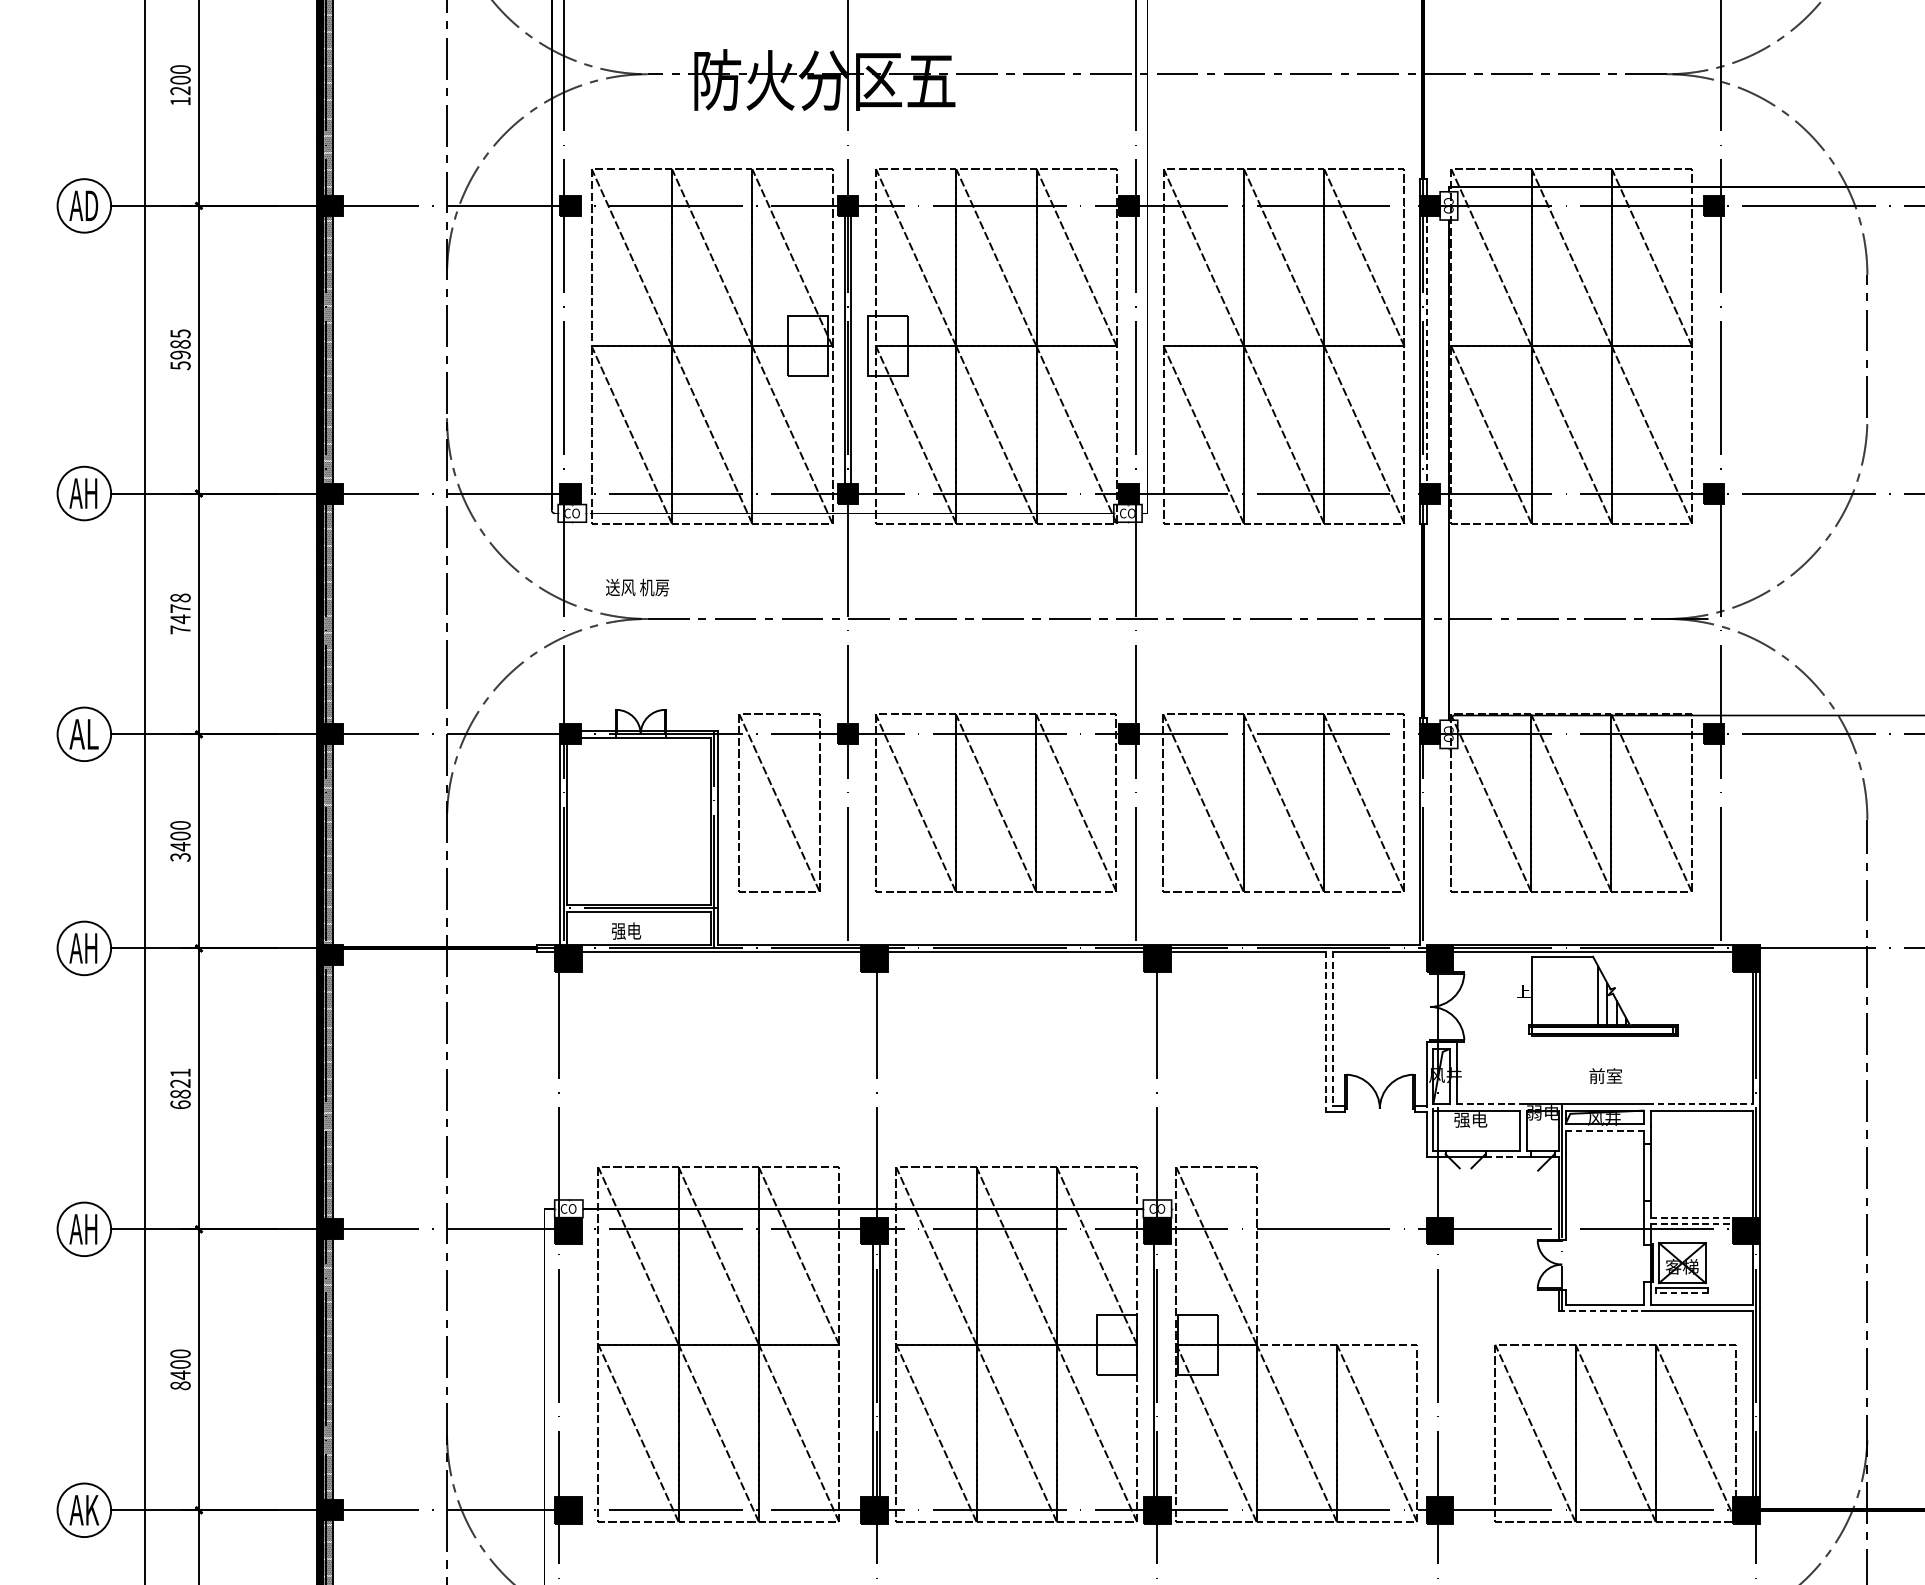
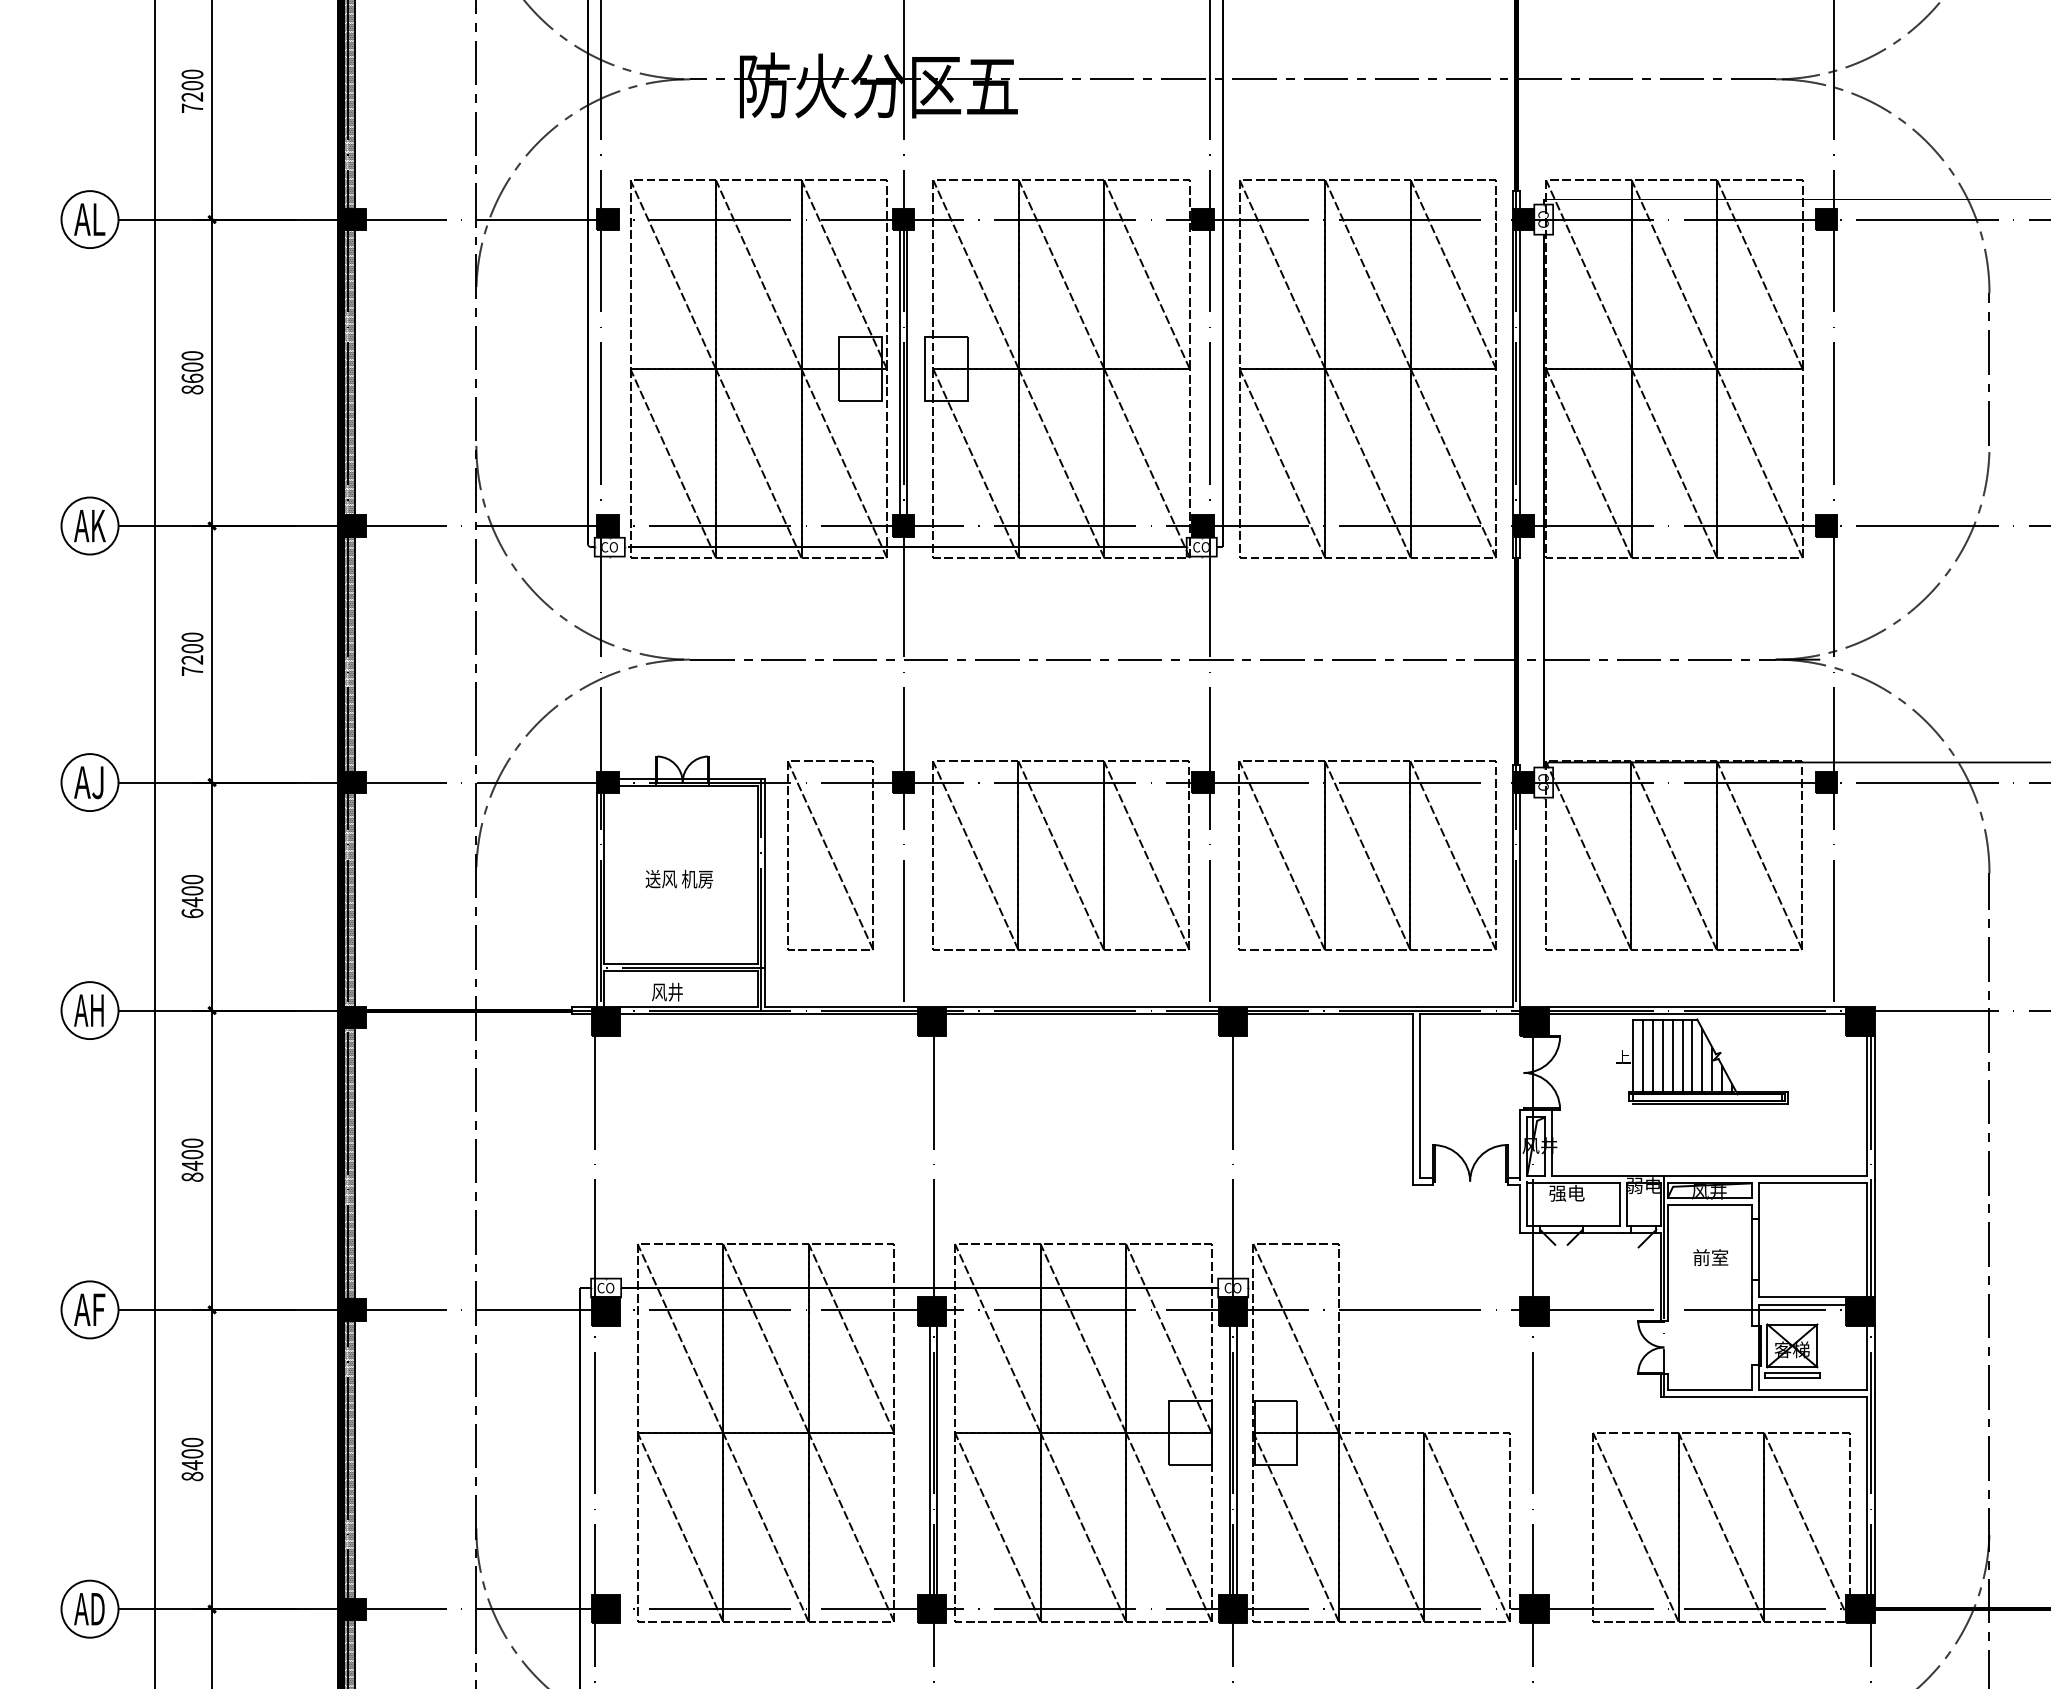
text: (180, 100) -> (192, 107), 1200 -> 7200
text: (83, 205) -> (89, 219), AD -> AL
text: (180, 349) -> (192, 372), 5985 -> 8600
line: (1427, 349) -> (1520, 372), dashed -> solid
text: (84, 493) -> (90, 526), AH -> AK
text: (637, 586) -> (679, 878), moved
text: (180, 608) -> (192, 648), 7478 -> 7200
text: (90, 734) -> (96, 782), AL -> AJ
line: (1427, 845) -> (1520, 900), added
text: (180, 857) -> (192, 913), 3400 -> 6400
text: (626, 930) -> (667, 991), 强电 -> 风井
line: (1541, 991) -> (1642, 1056), added
line: (1551, 991) -> (1652, 1056), added
line: (1560, 991) -> (1662, 1056), added
line: (1569, 991) -> (1672, 1056), added
line: (1579, 991) -> (1682, 1056), added
line: (1588, 991) -> (1692, 1056), added
line: (1333, 1029) -> (1420, 1096), dashed -> solid
line: (1326, 1031) -> (1413, 1099), dashed -> solid
text: (1605, 1075) -> (1710, 1257), moved
text: (180, 1088) -> (192, 1159), 6821 -> 8400
line: (1490, 1104) -> (1587, 1176), dashed -> solid
line: (1700, 1104) -> (1811, 1176), dashed -> solid
line: (1604, 1130) -> (1709, 1204), dashed -> solid
line: (1505, 1157) -> (1603, 1233), dashed -> solid
line: (1691, 1217) -> (1802, 1297), dashed -> solid
line: (1691, 1224) -> (1802, 1304), dashed -> solid
text: (83, 1228) -> (89, 1309), AH -> AF
line: (1682, 1292) -> (1792, 1377), dashed -> solid
line: (1603, 1311) -> (1708, 1397), dashed -> solid
line: (1160, 1369) -> (1236, 1459), added
text: (84, 1510) -> (90, 1609), AK -> AD

